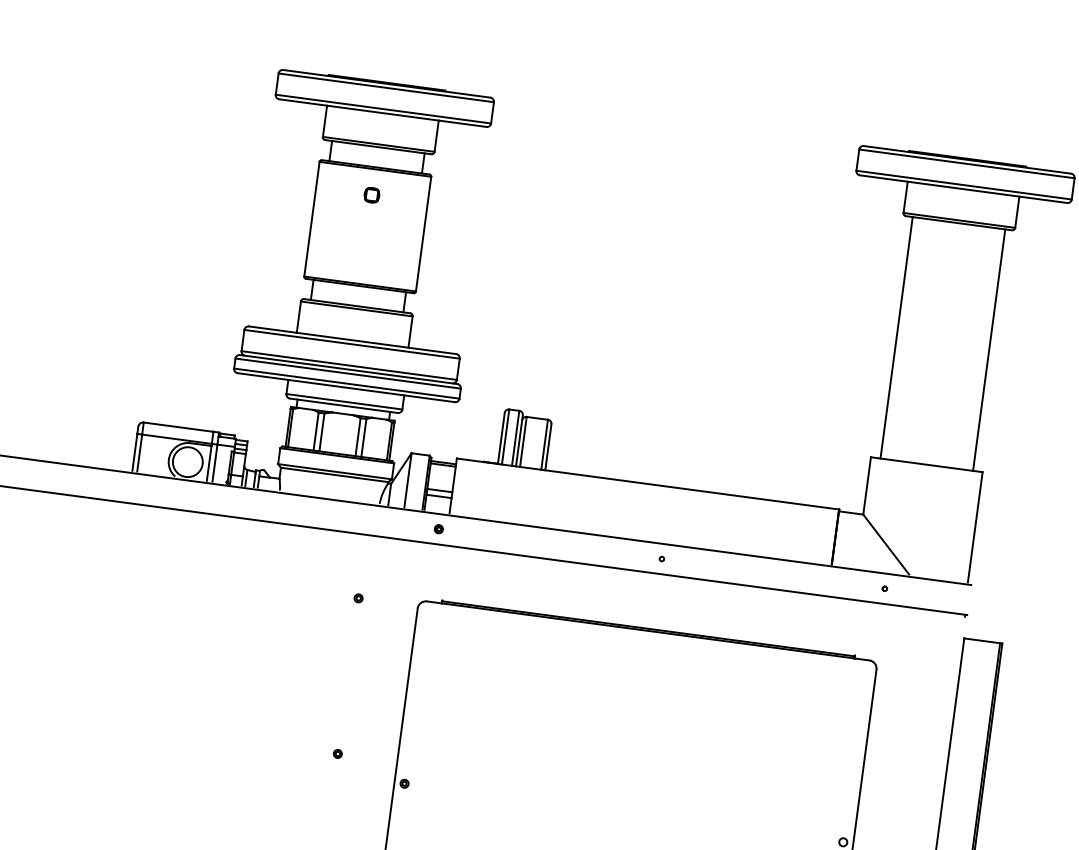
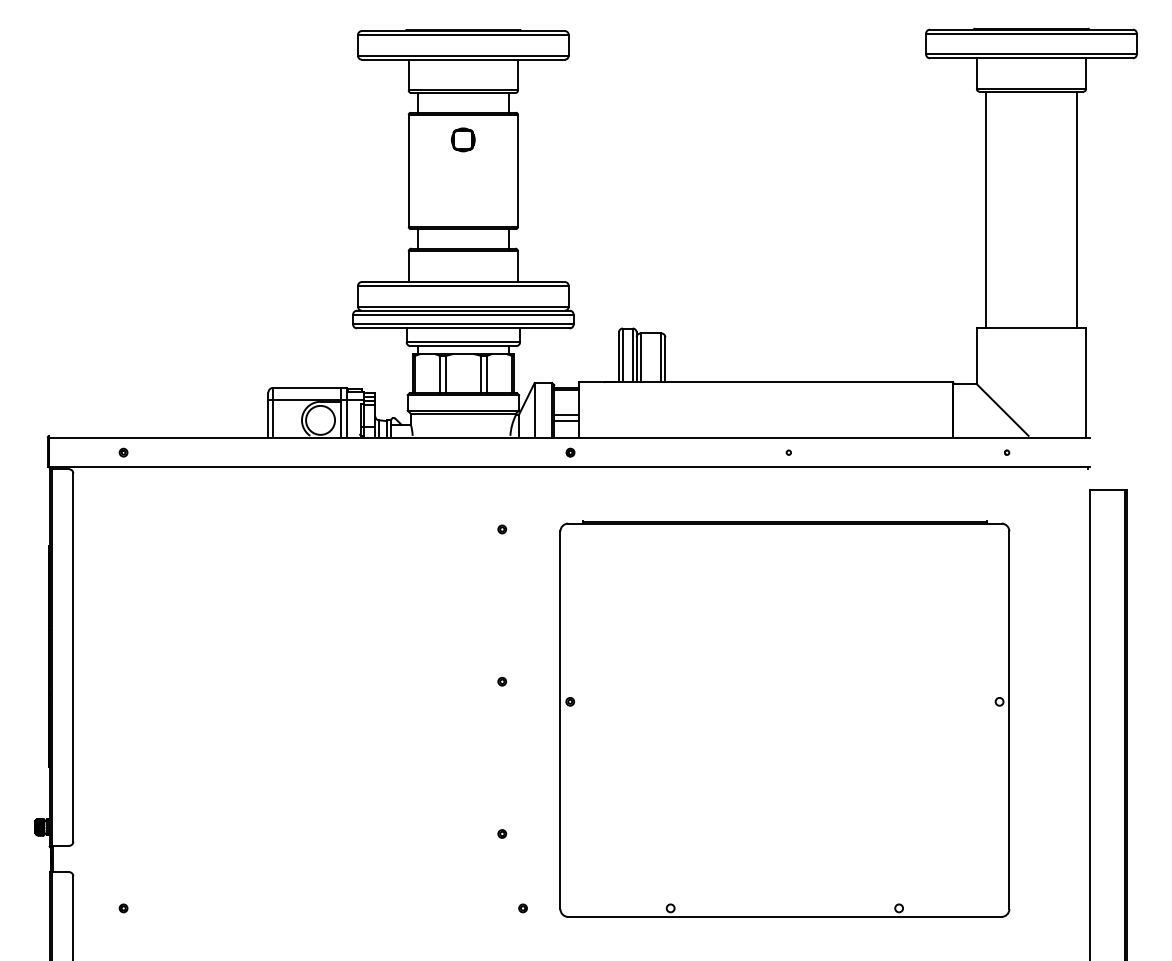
part: (372, 195) -> (463, 140), size x1.6

